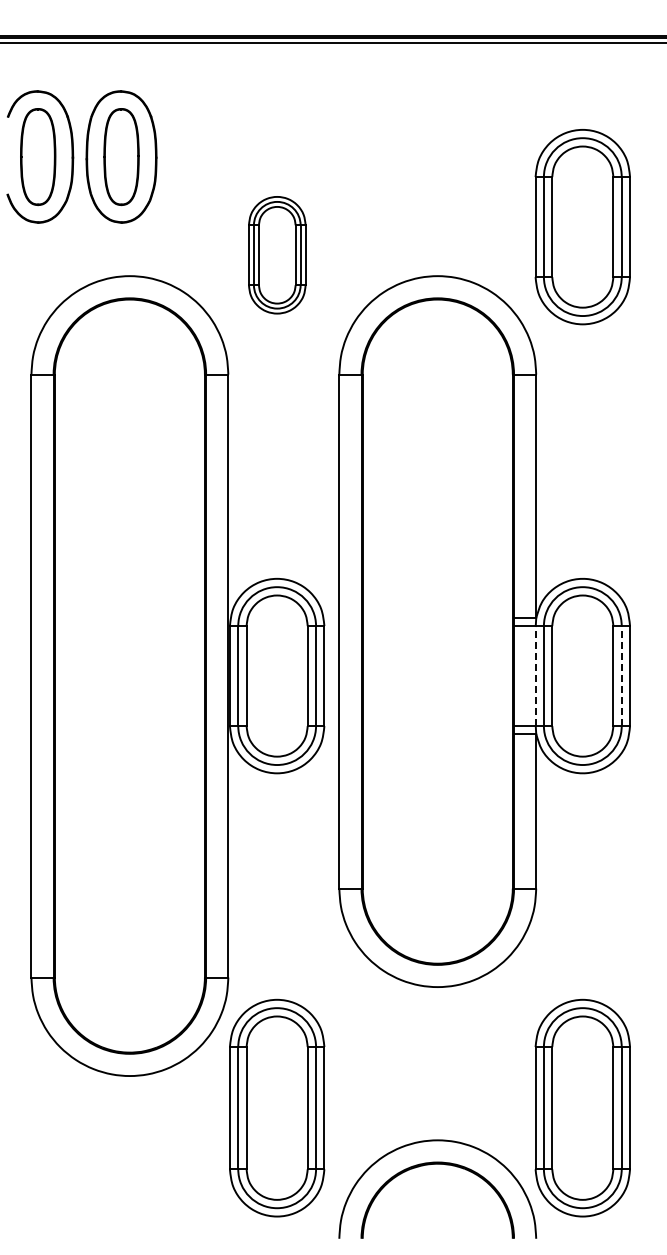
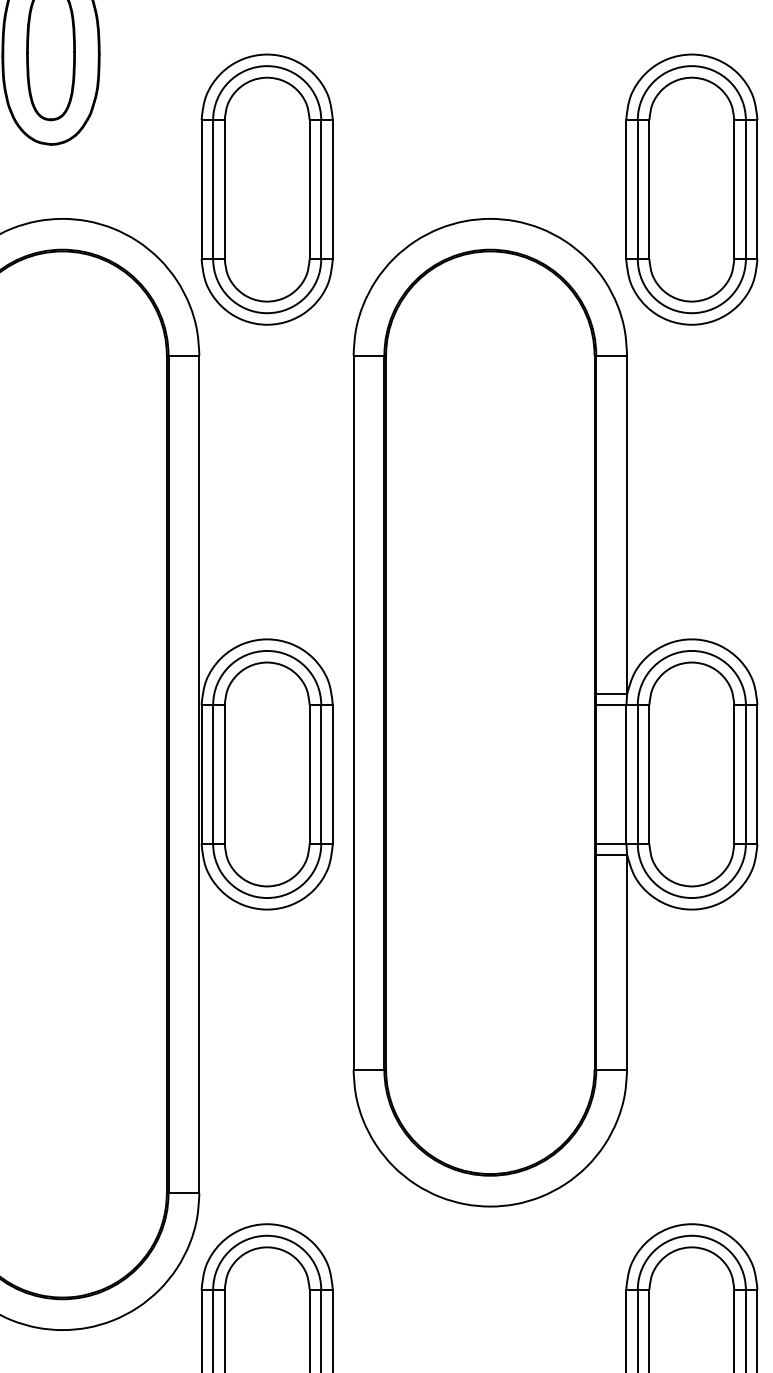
part: (582, 227) -> (691, 190), moved
part: (277, 255) -> (267, 190), size x1.67
line: (535, 675) -> (626, 773), dashed -> solid
line: (621, 675) -> (745, 773), dashed -> solid

